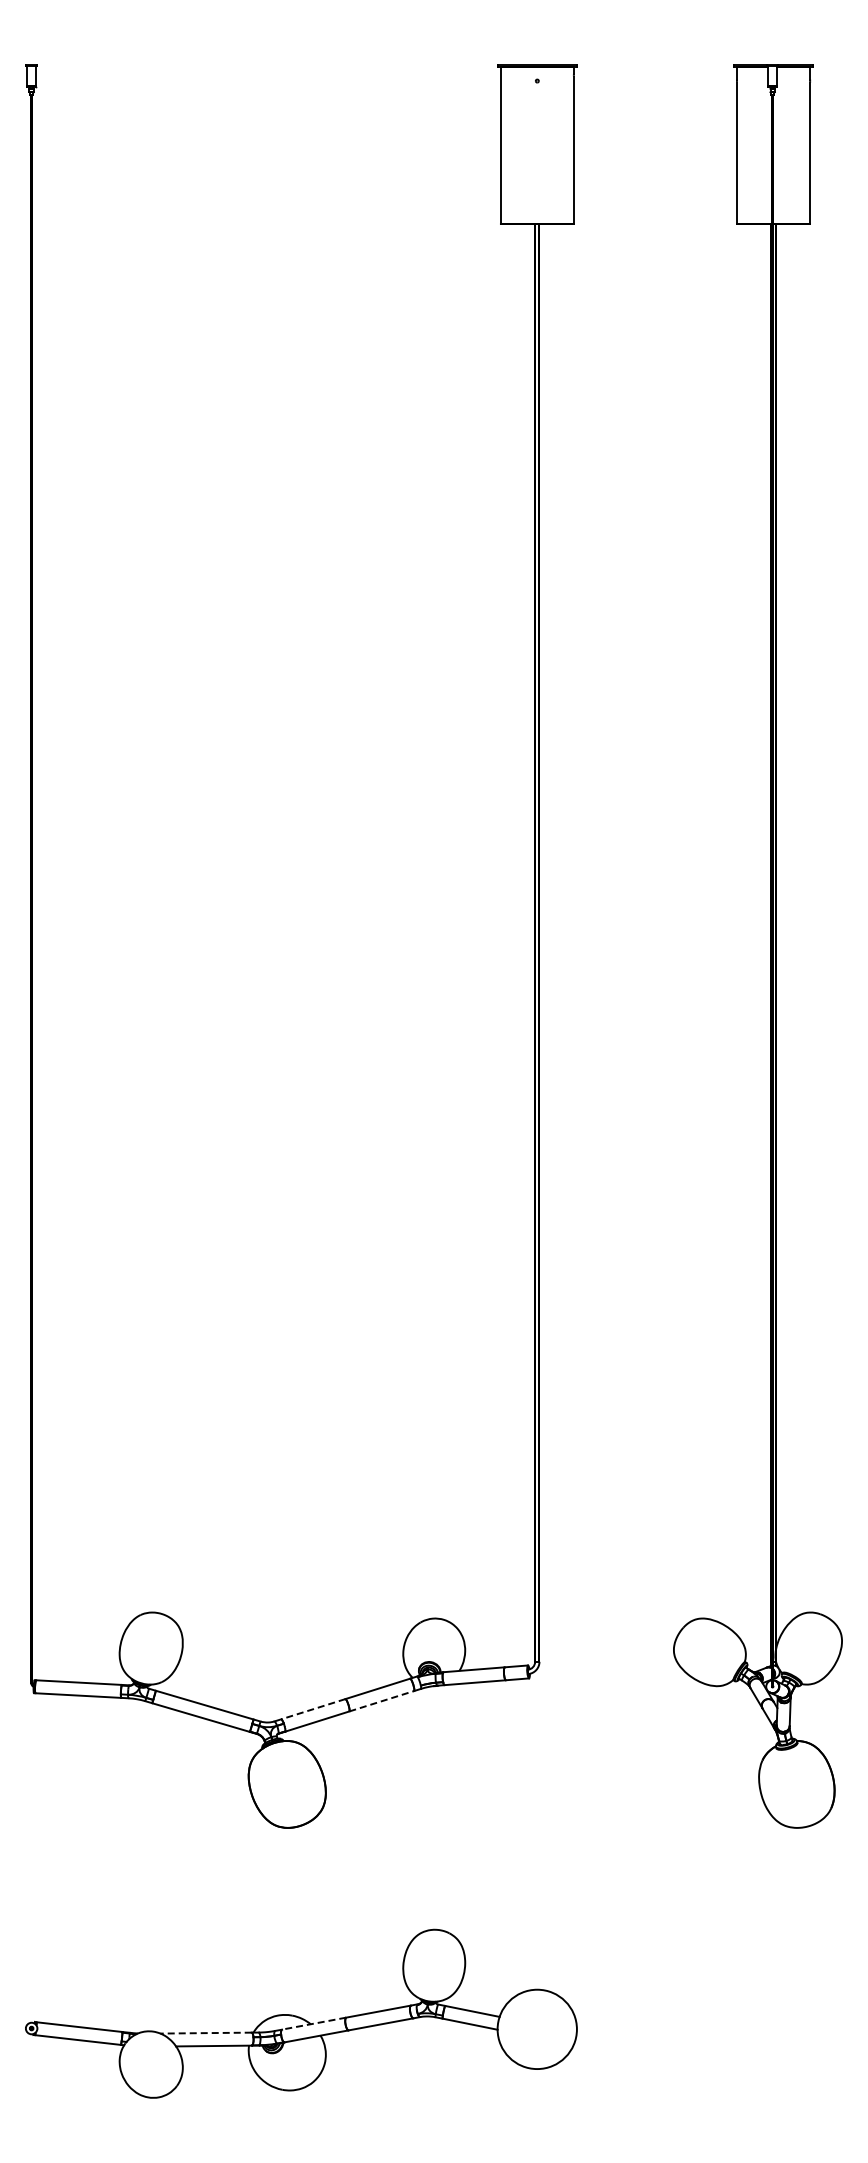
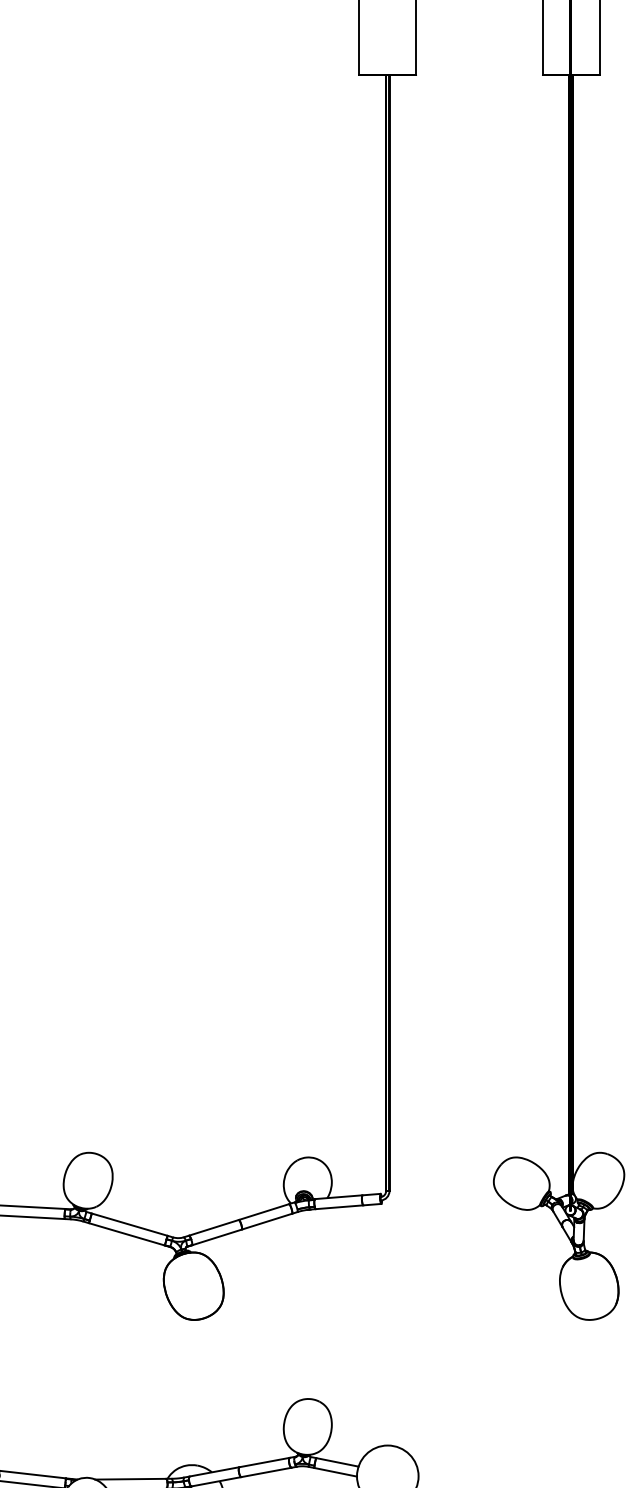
line: (381, 1701) -> (266, 1221), dashed -> solid
line: (313, 1709) -> (214, 1228), dashed -> solid
line: (314, 2023) -> (214, 1471), dashed -> solid
line: (206, 2033) -> (131, 1479), dashed -> solid

